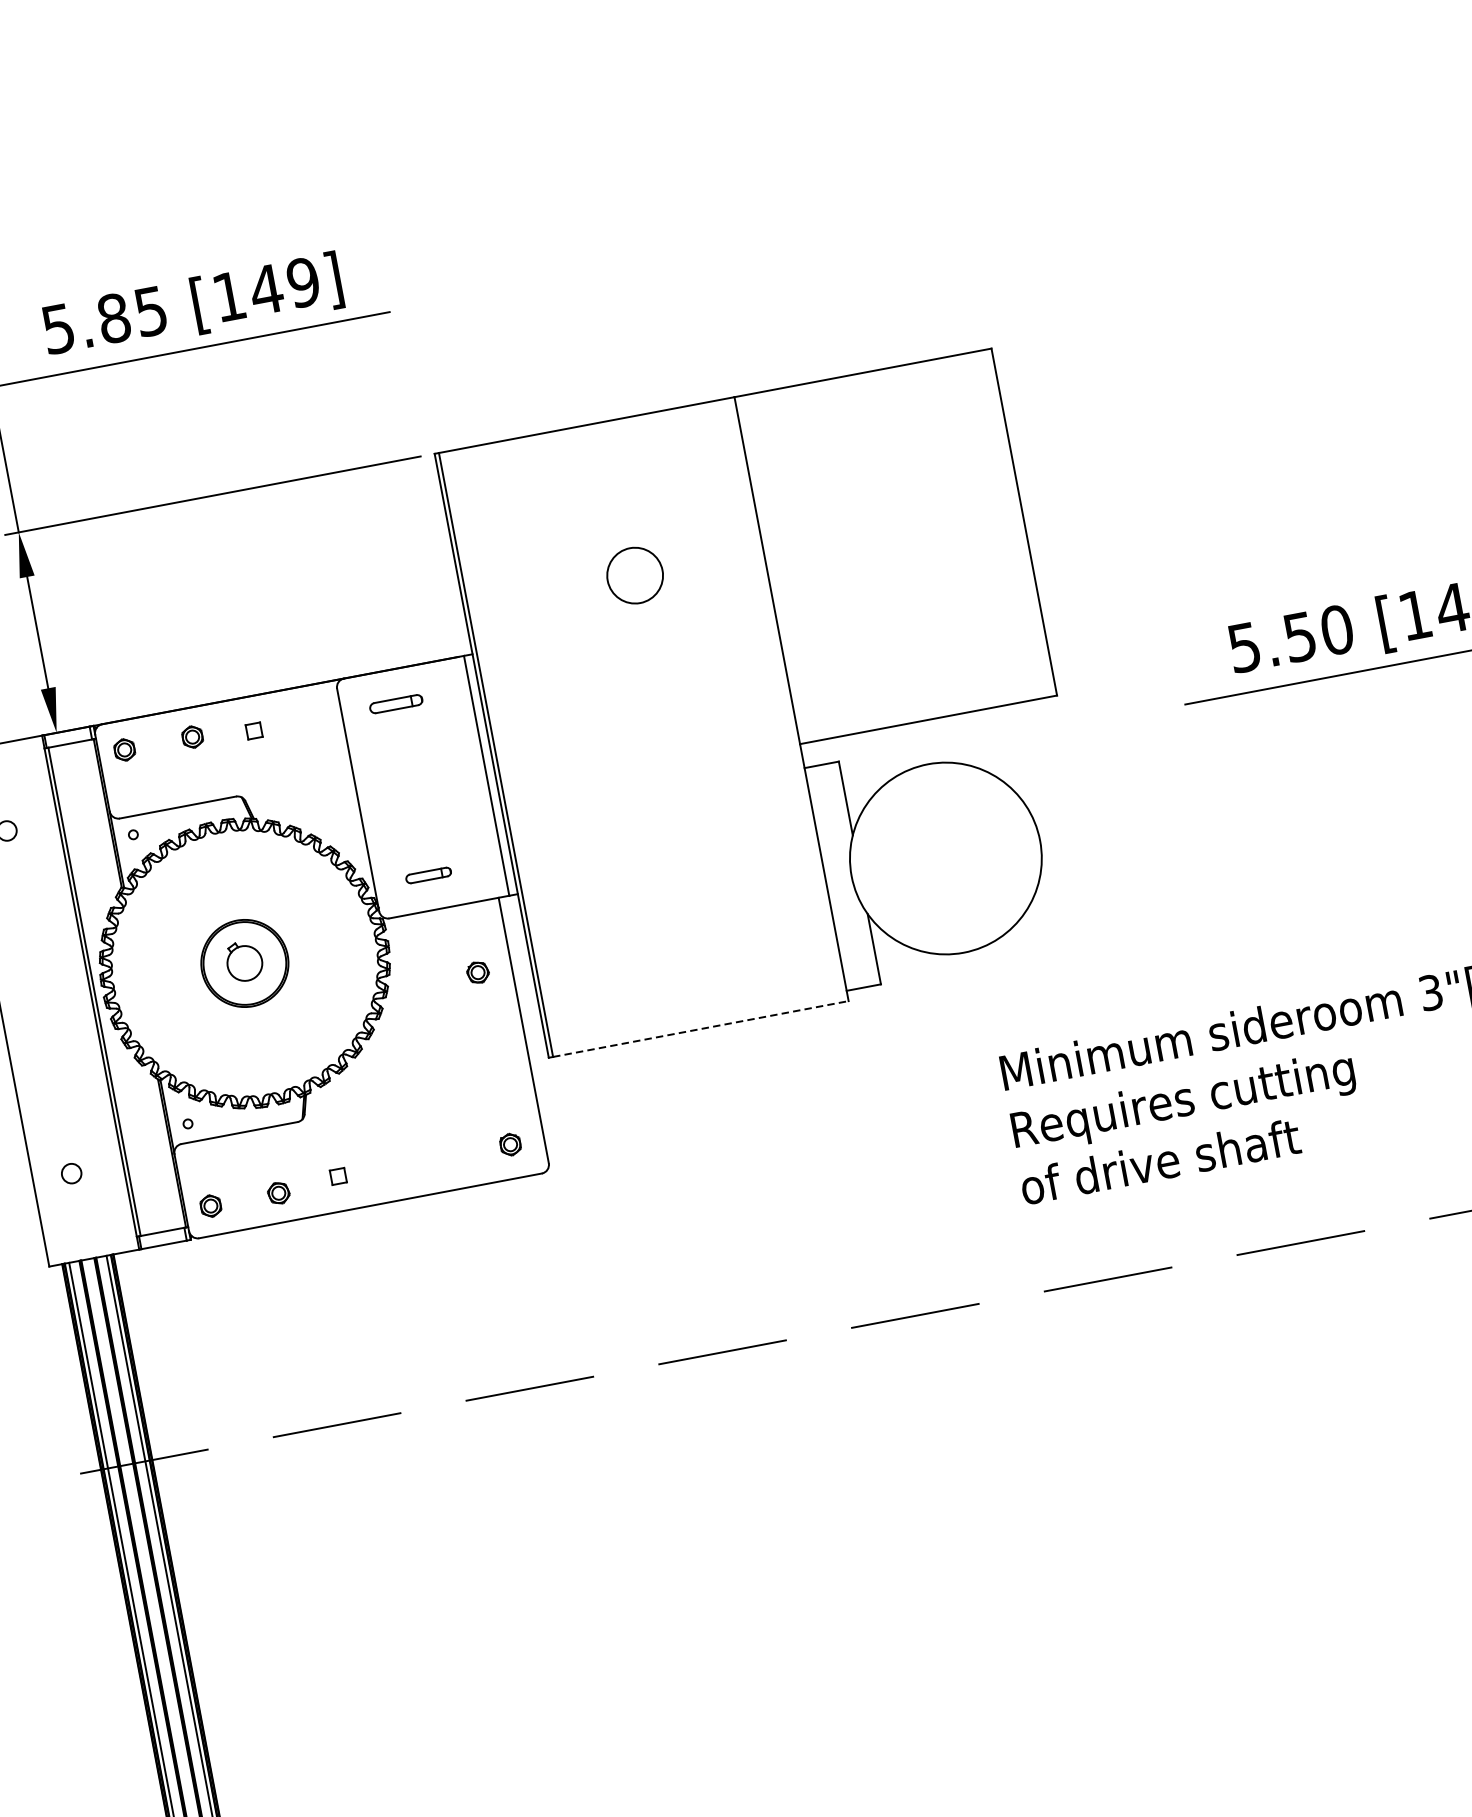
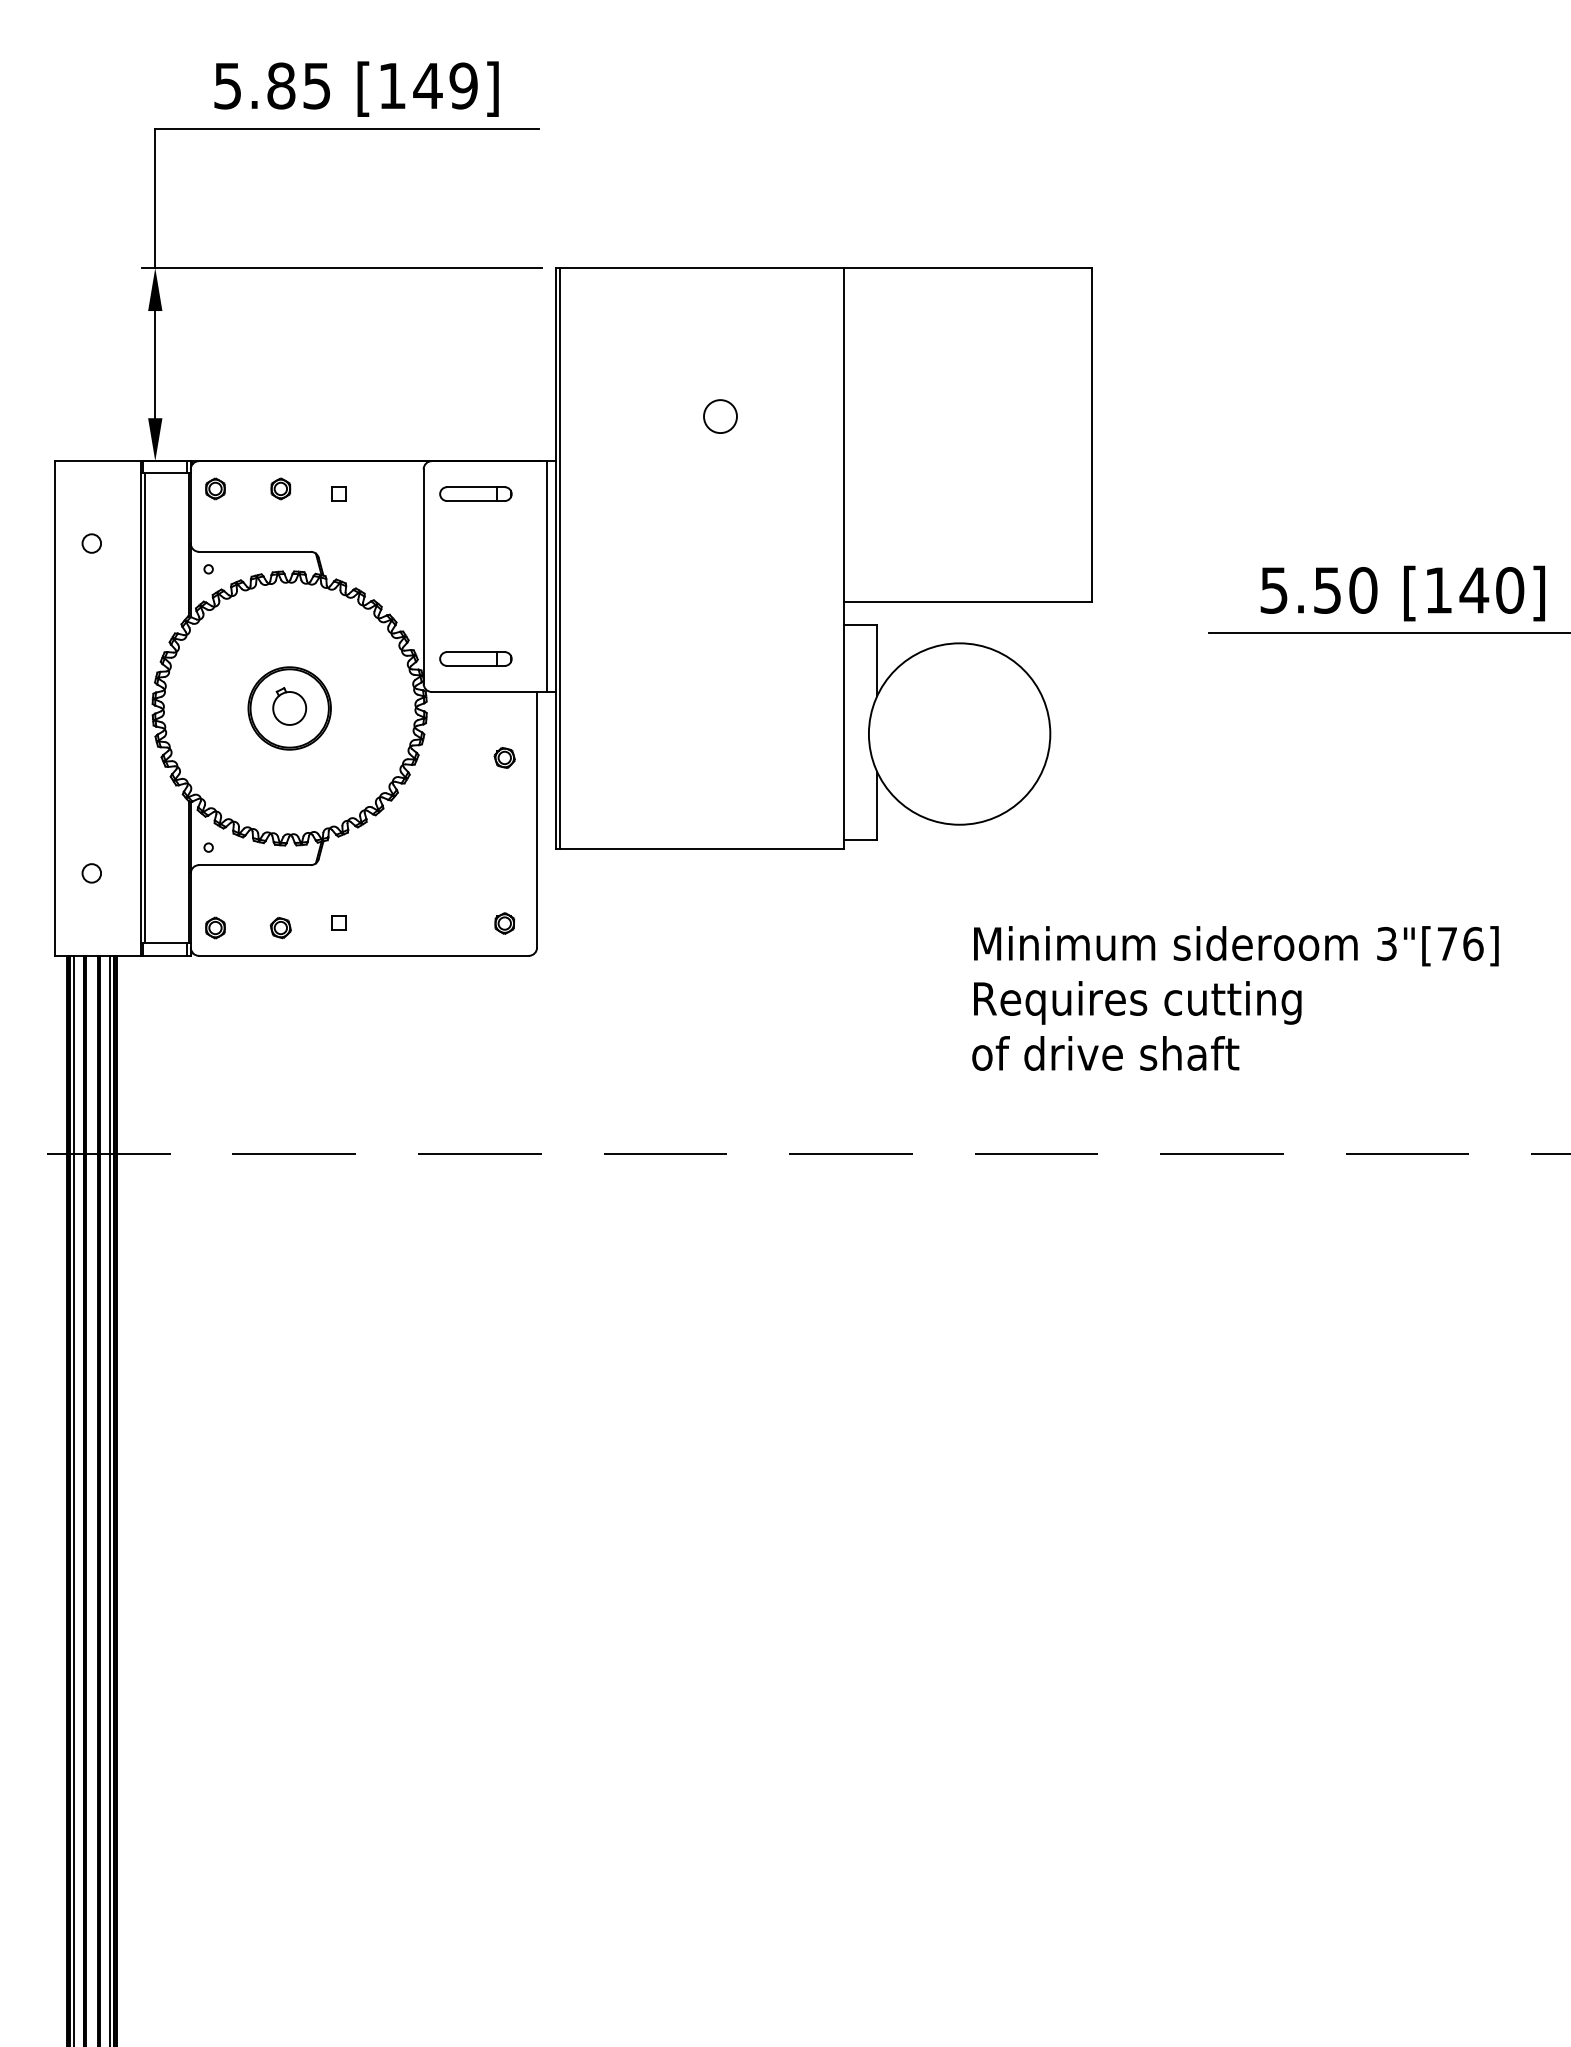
circle: (635, 575) -> (720, 416), size x0.62
part: (395, 703) -> (475, 493), size x1.43
part: (428, 875) -> (475, 658), size x1.67
line: (701, 1028) -> (702, 849), dashed -> solid

